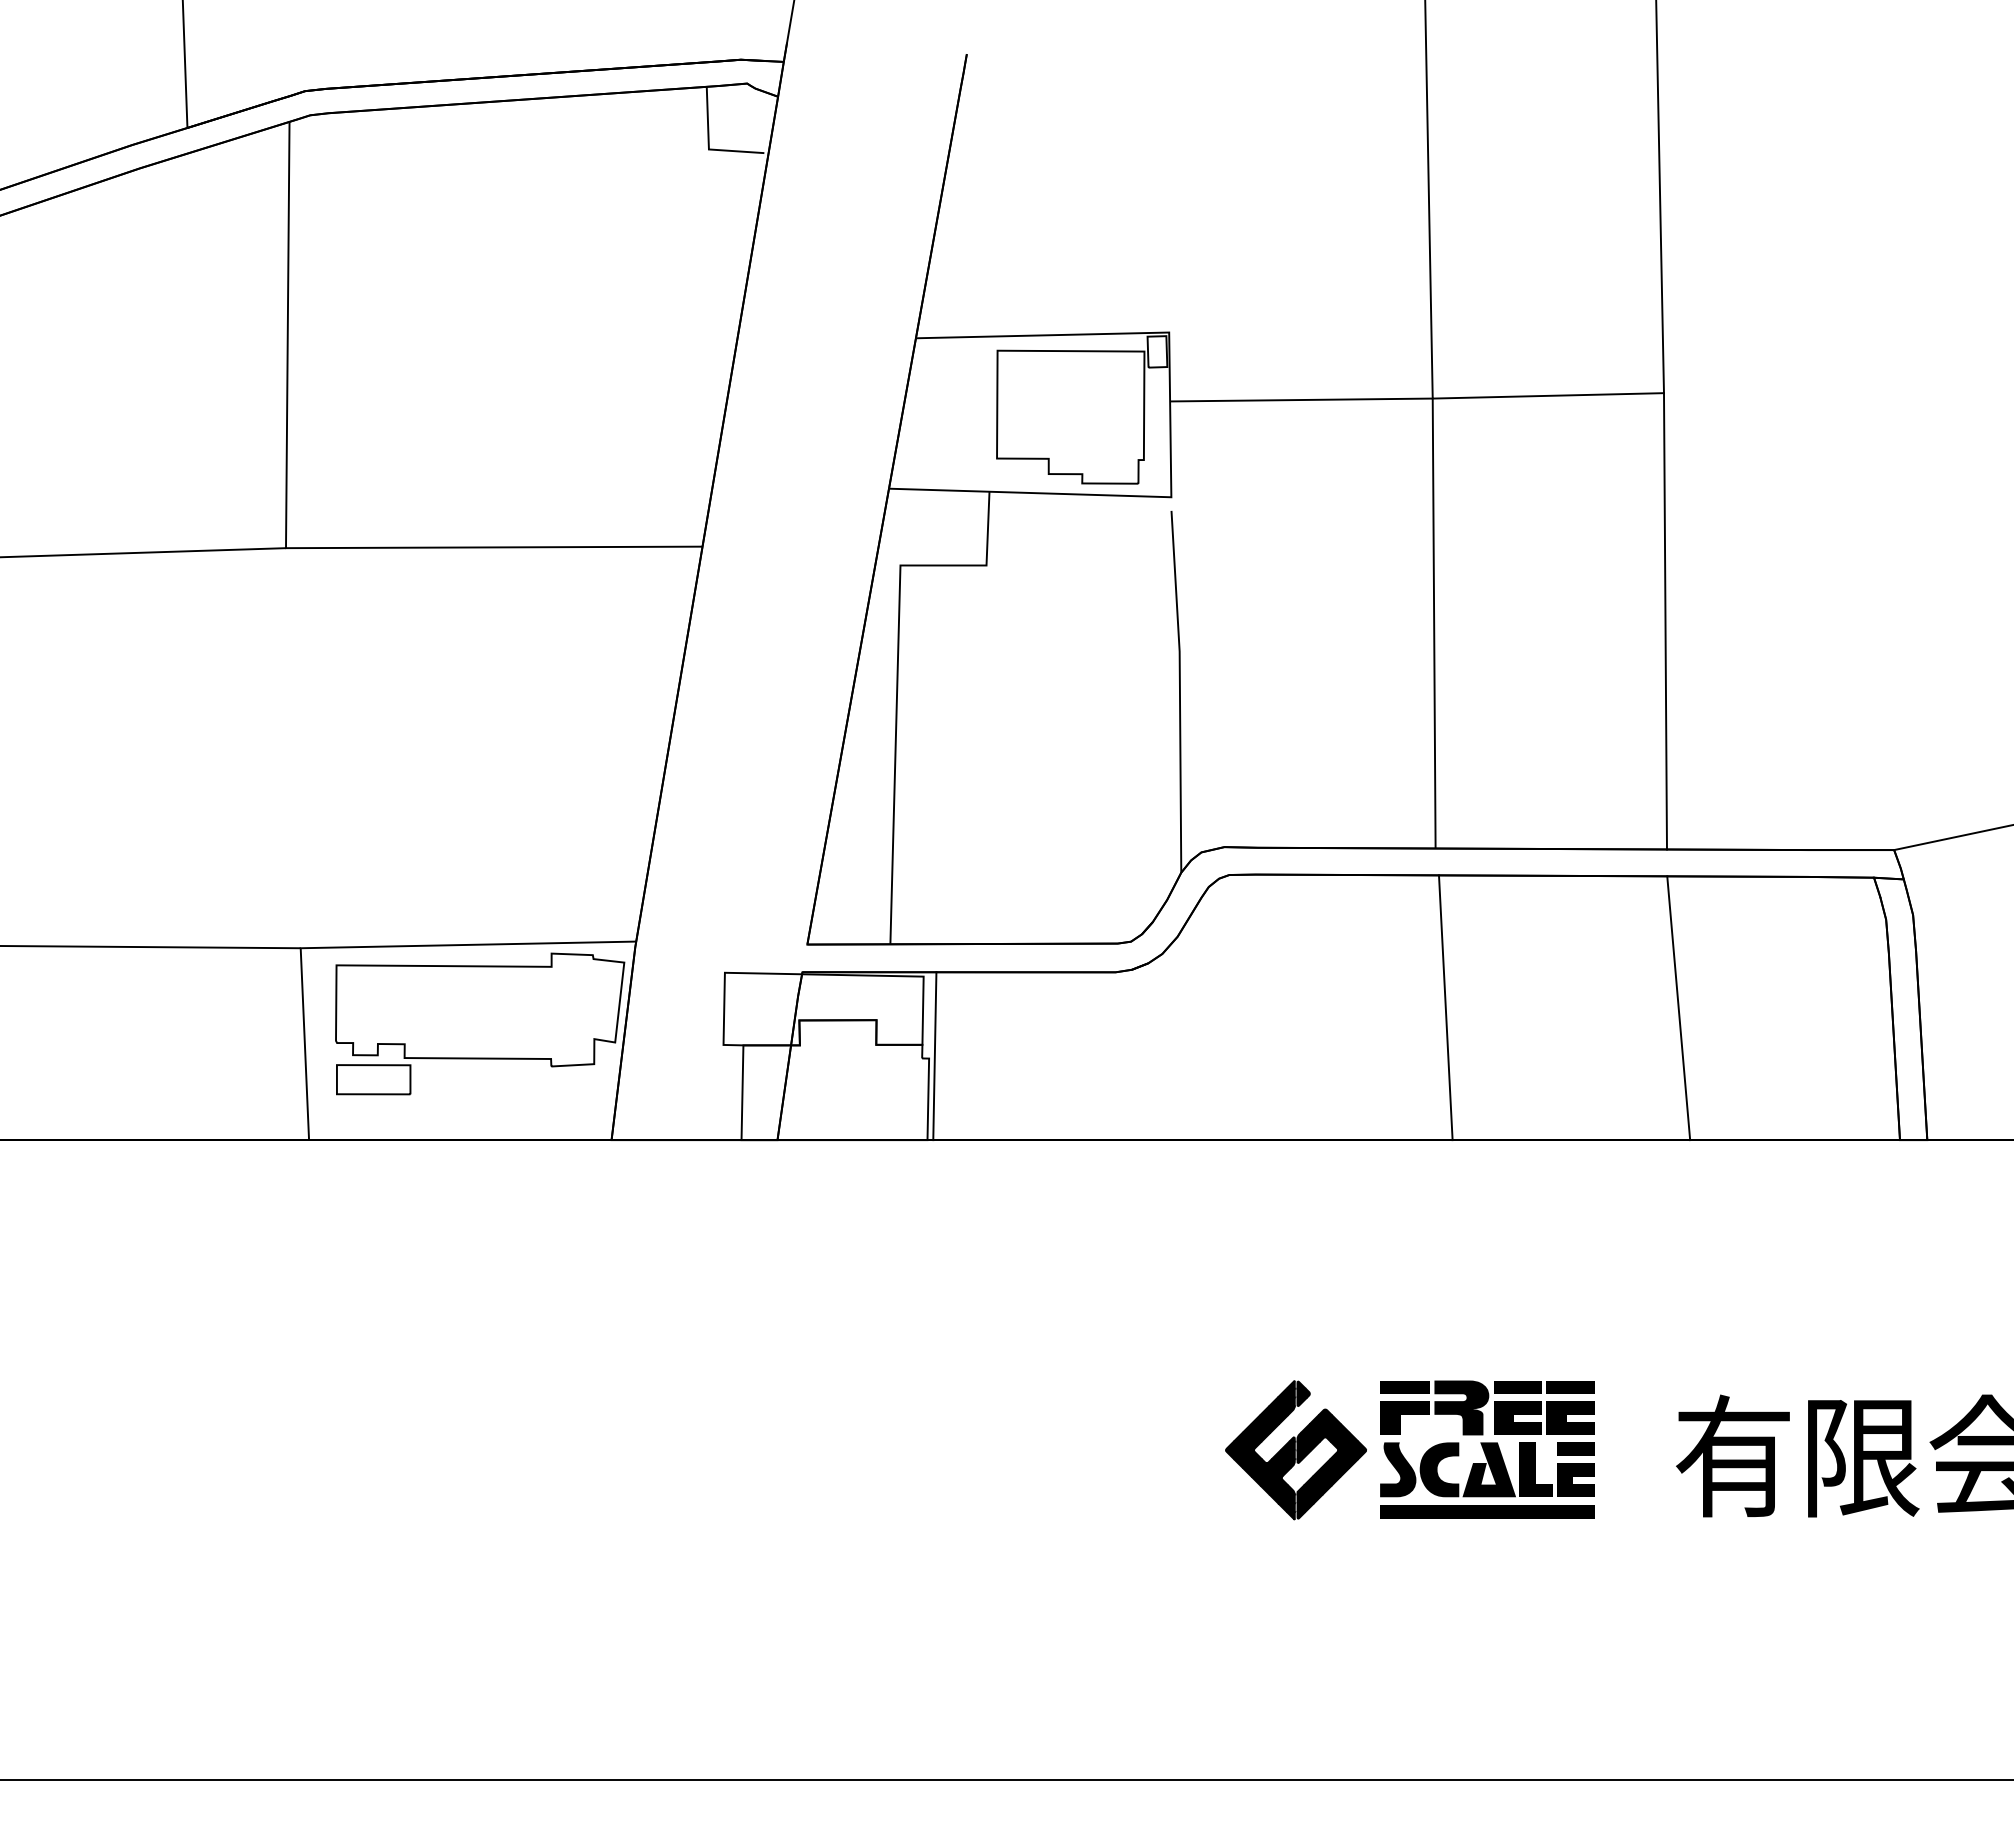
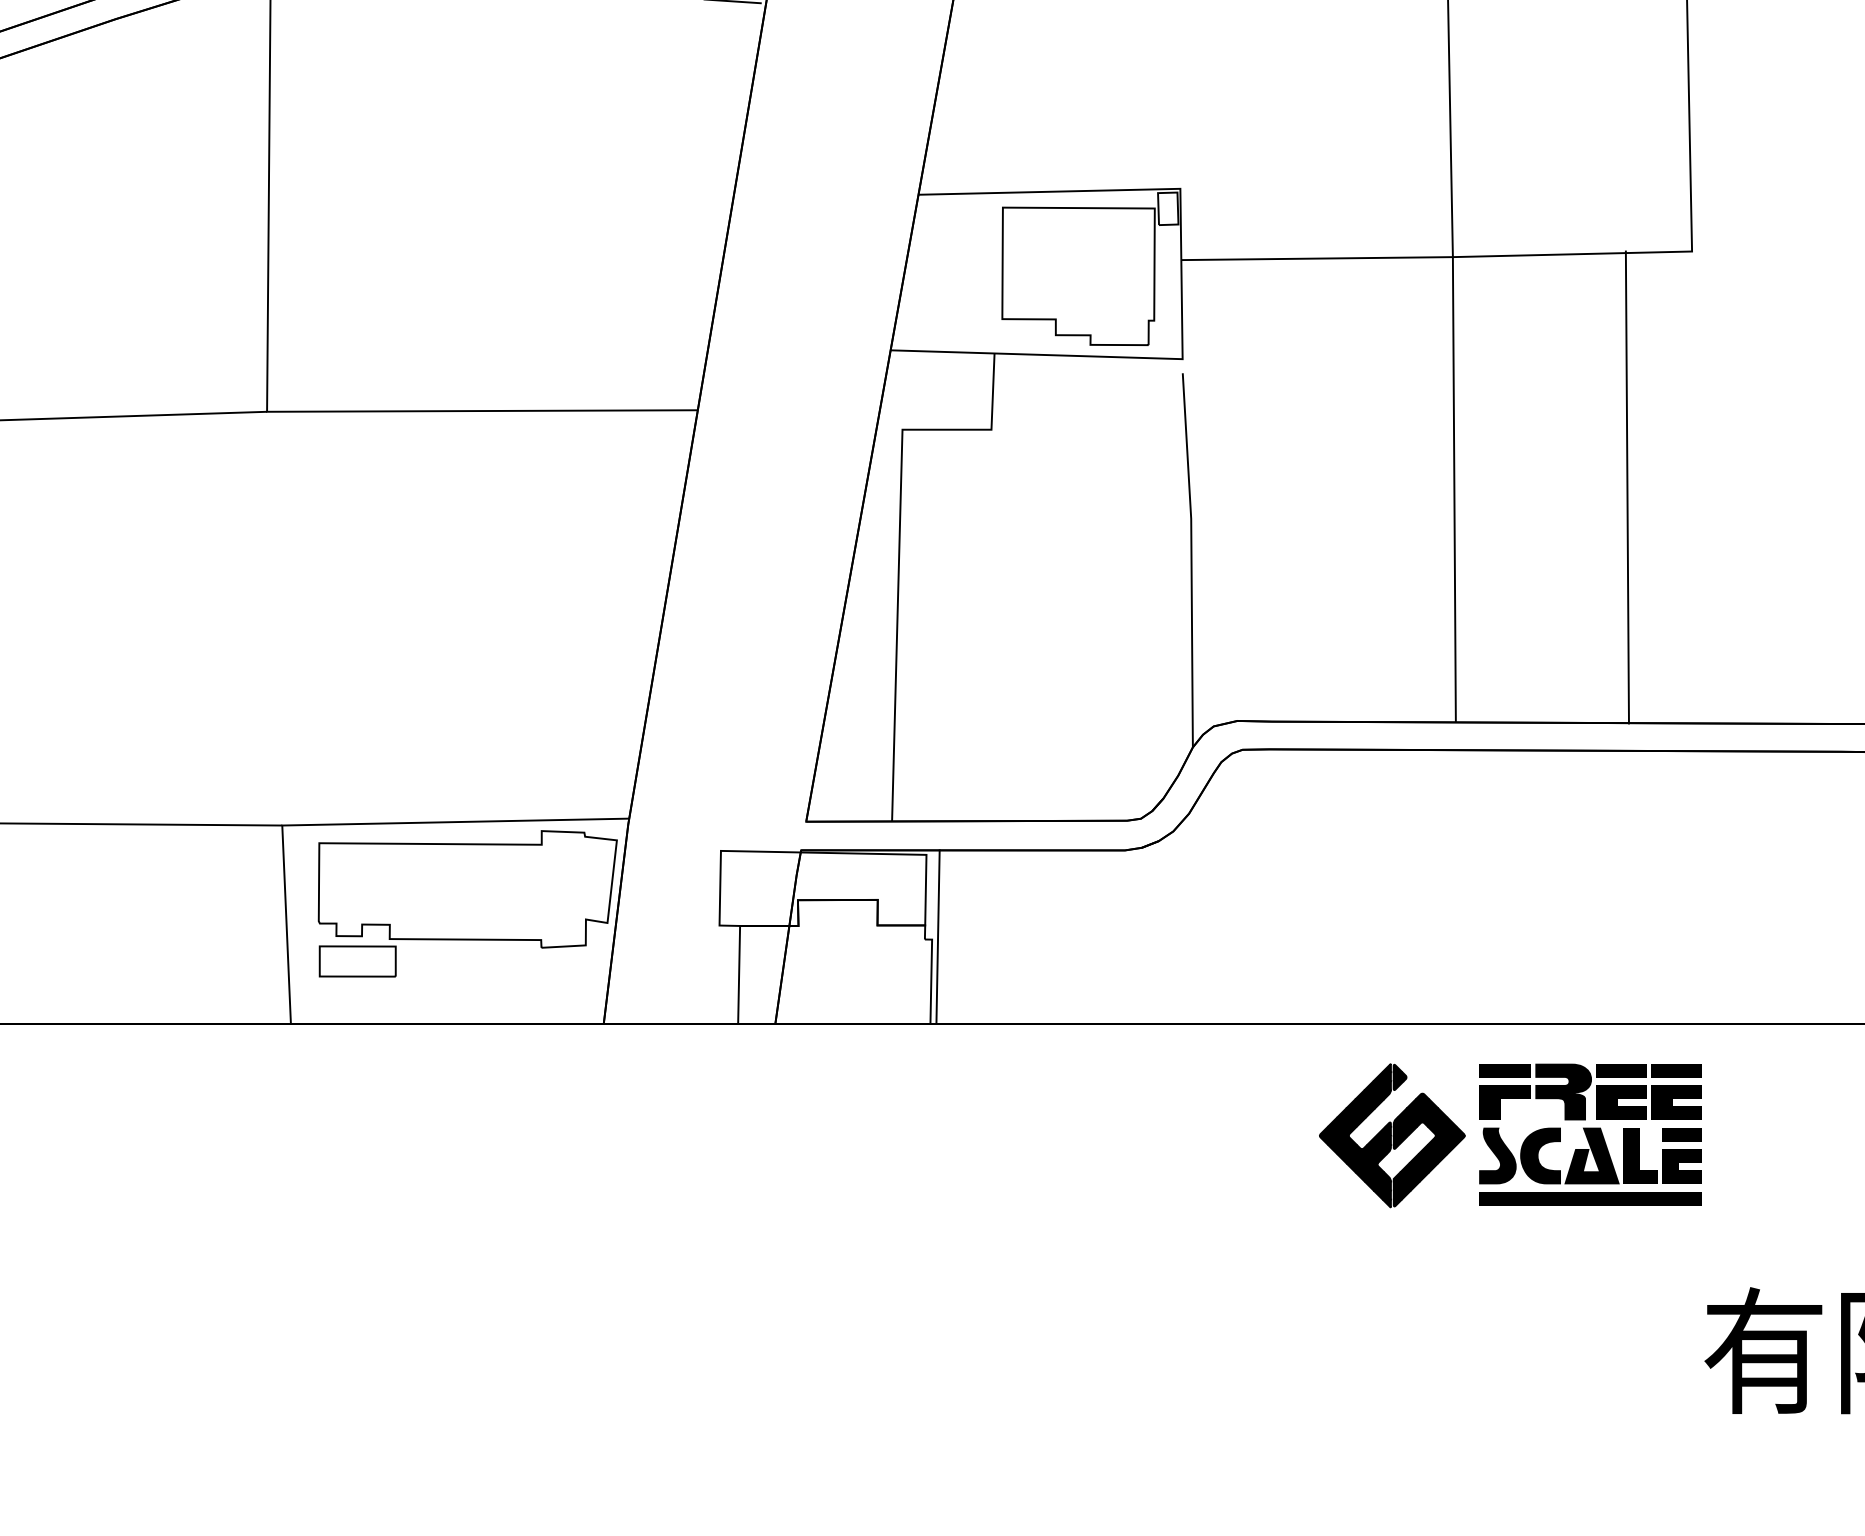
line: (1664, 621) -> (1626, 487), moved
line: (1445, 1007) -> (1466, 886), removed
line: (1678, 1008) -> (1707, 887), removed
part: (1403, 1455) -> (1503, 1141), moved

